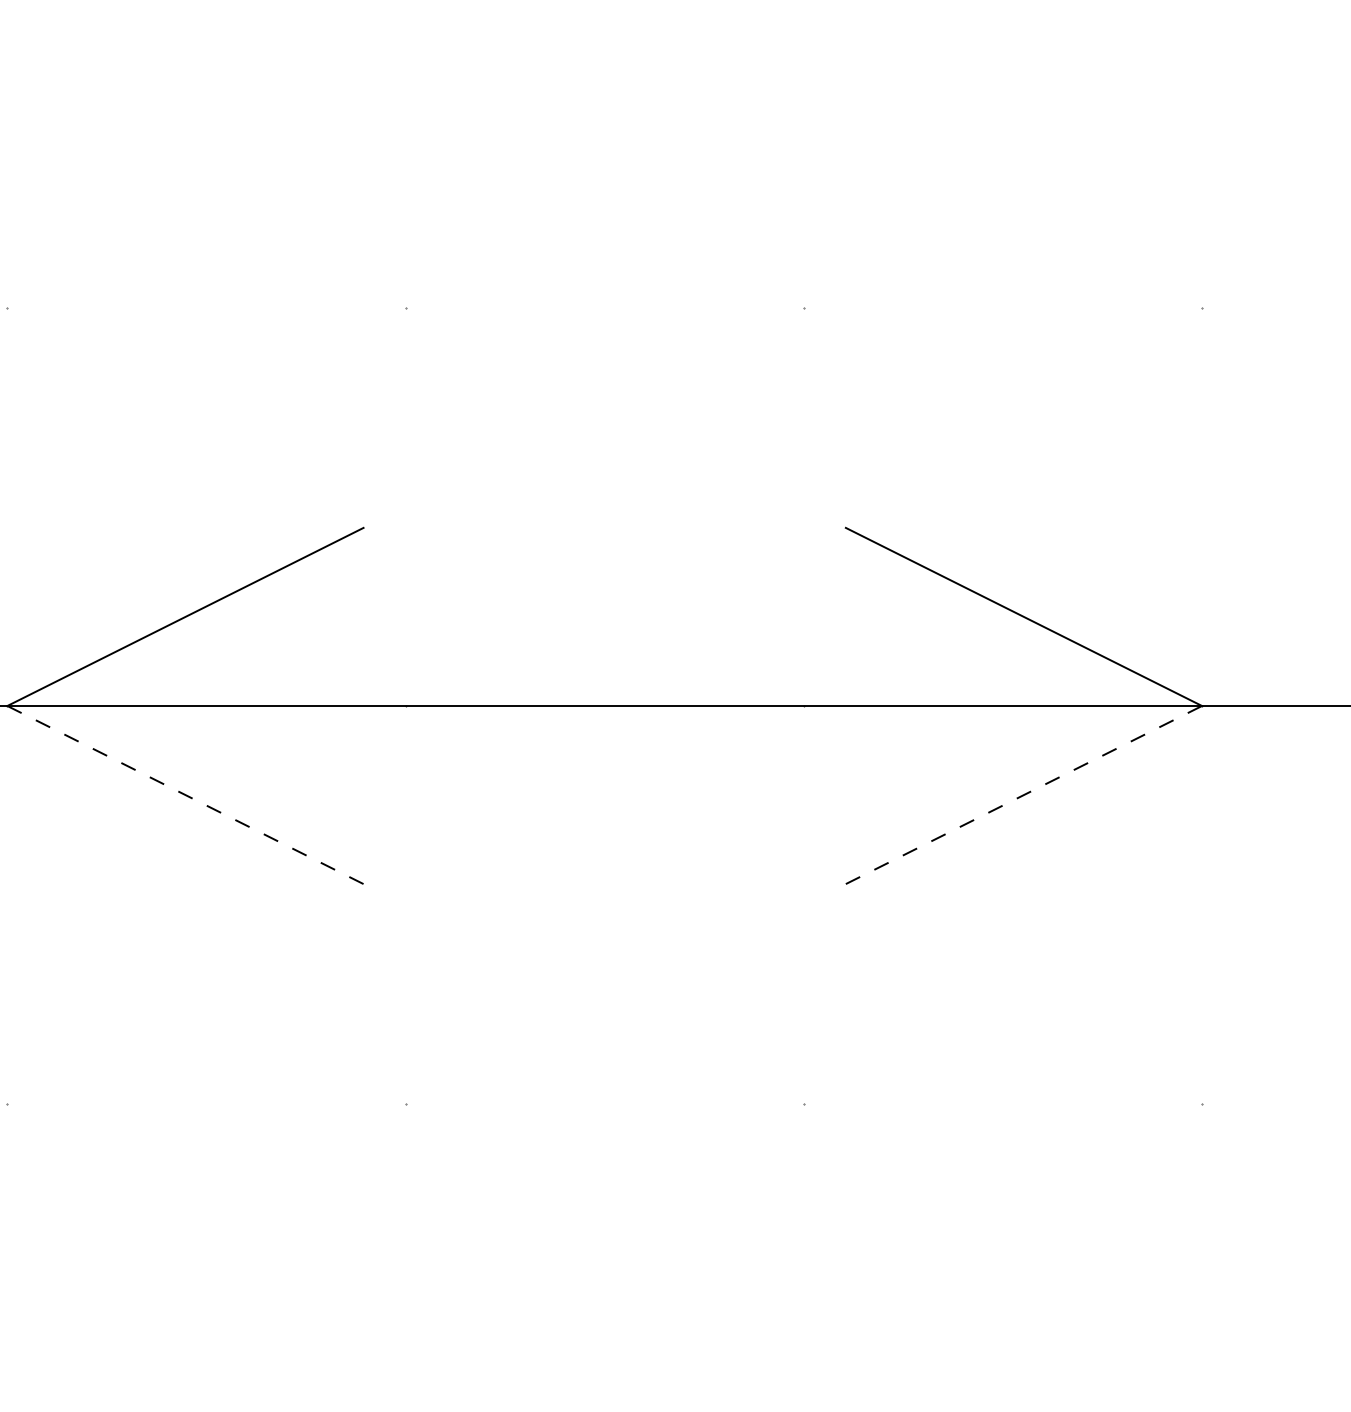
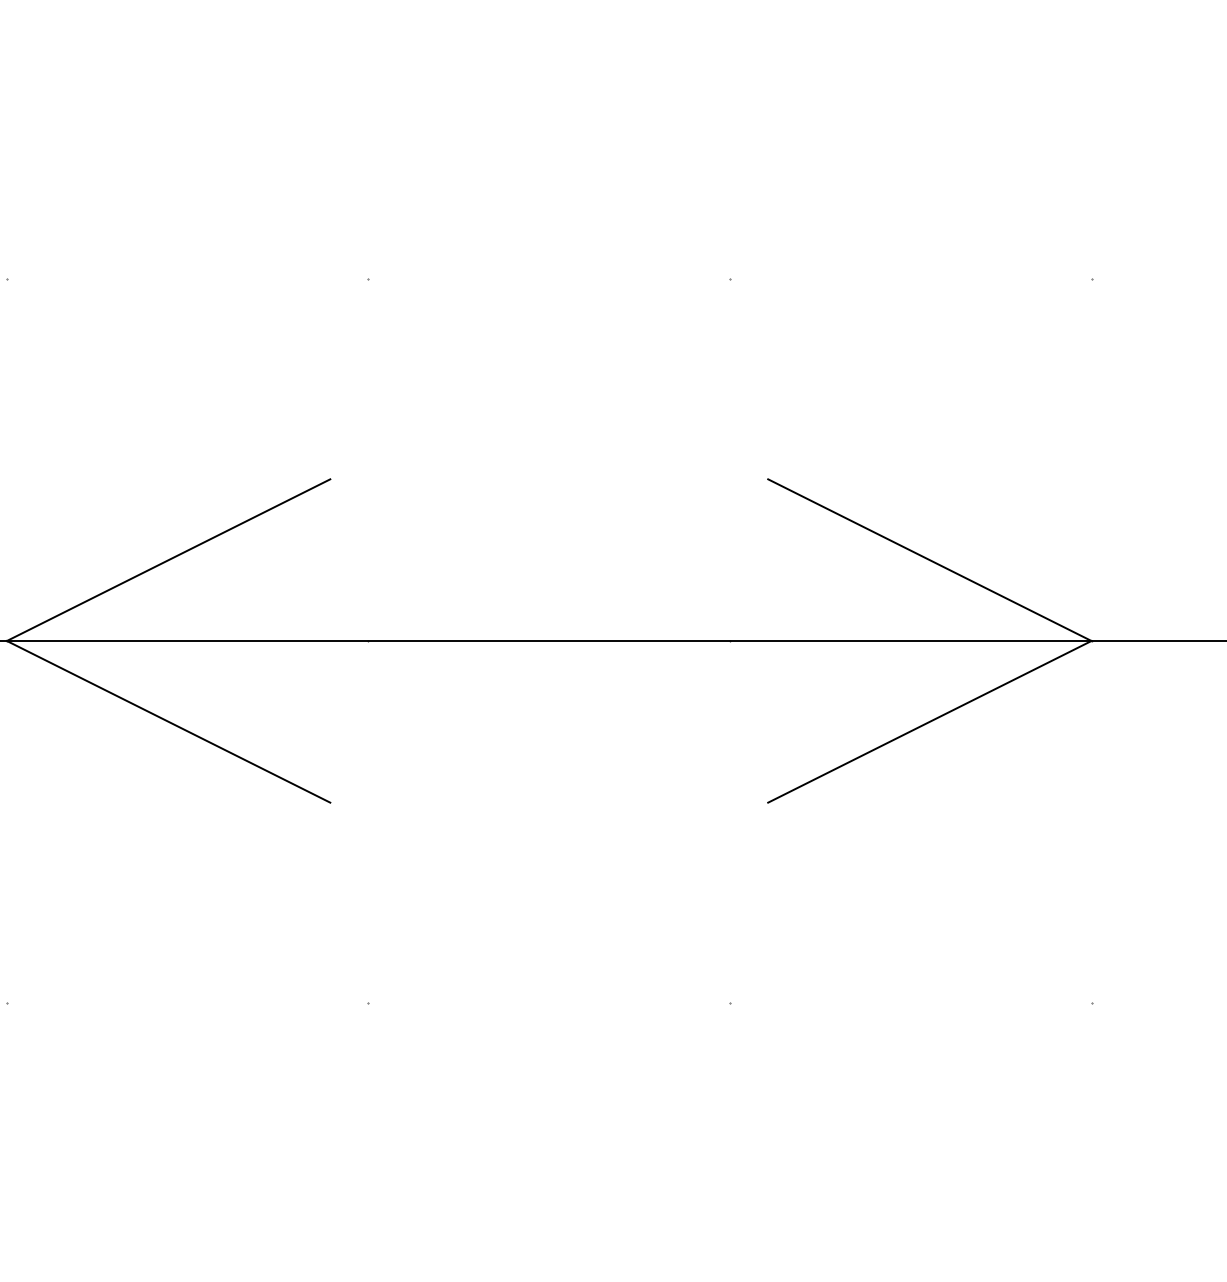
line: (185, 794) -> (168, 721), dashed -> solid
line: (1023, 794) -> (929, 721), dashed -> solid

